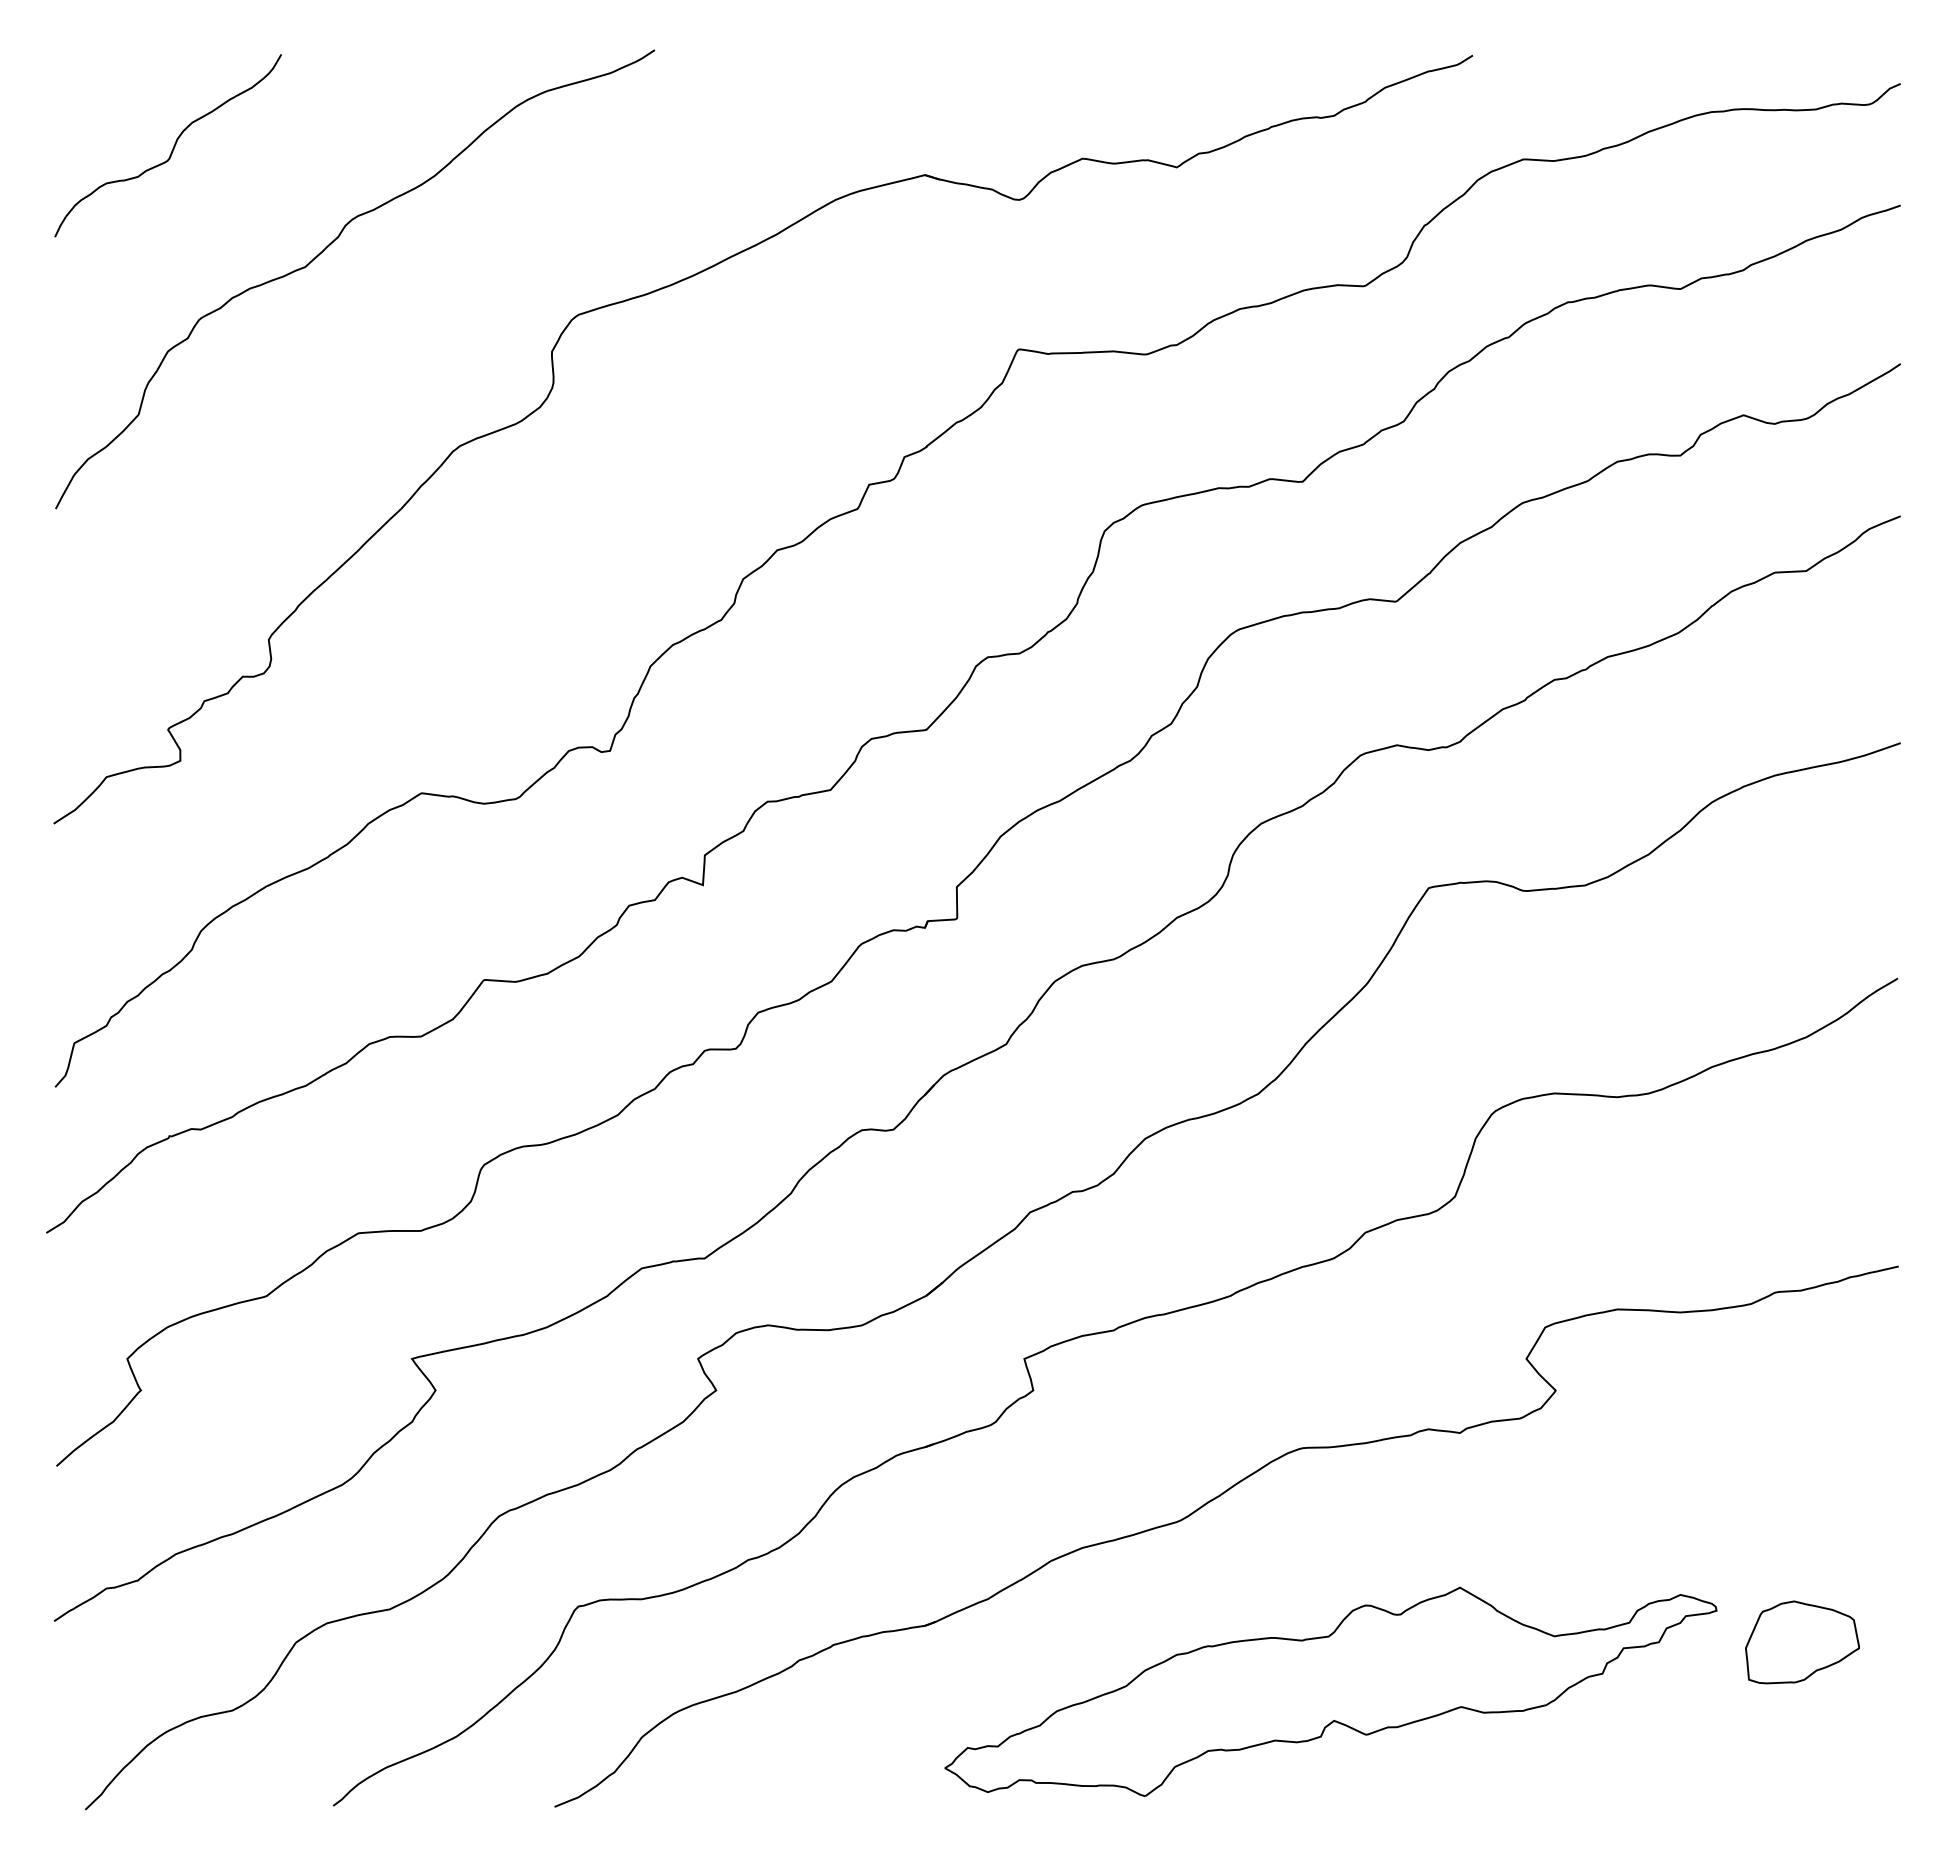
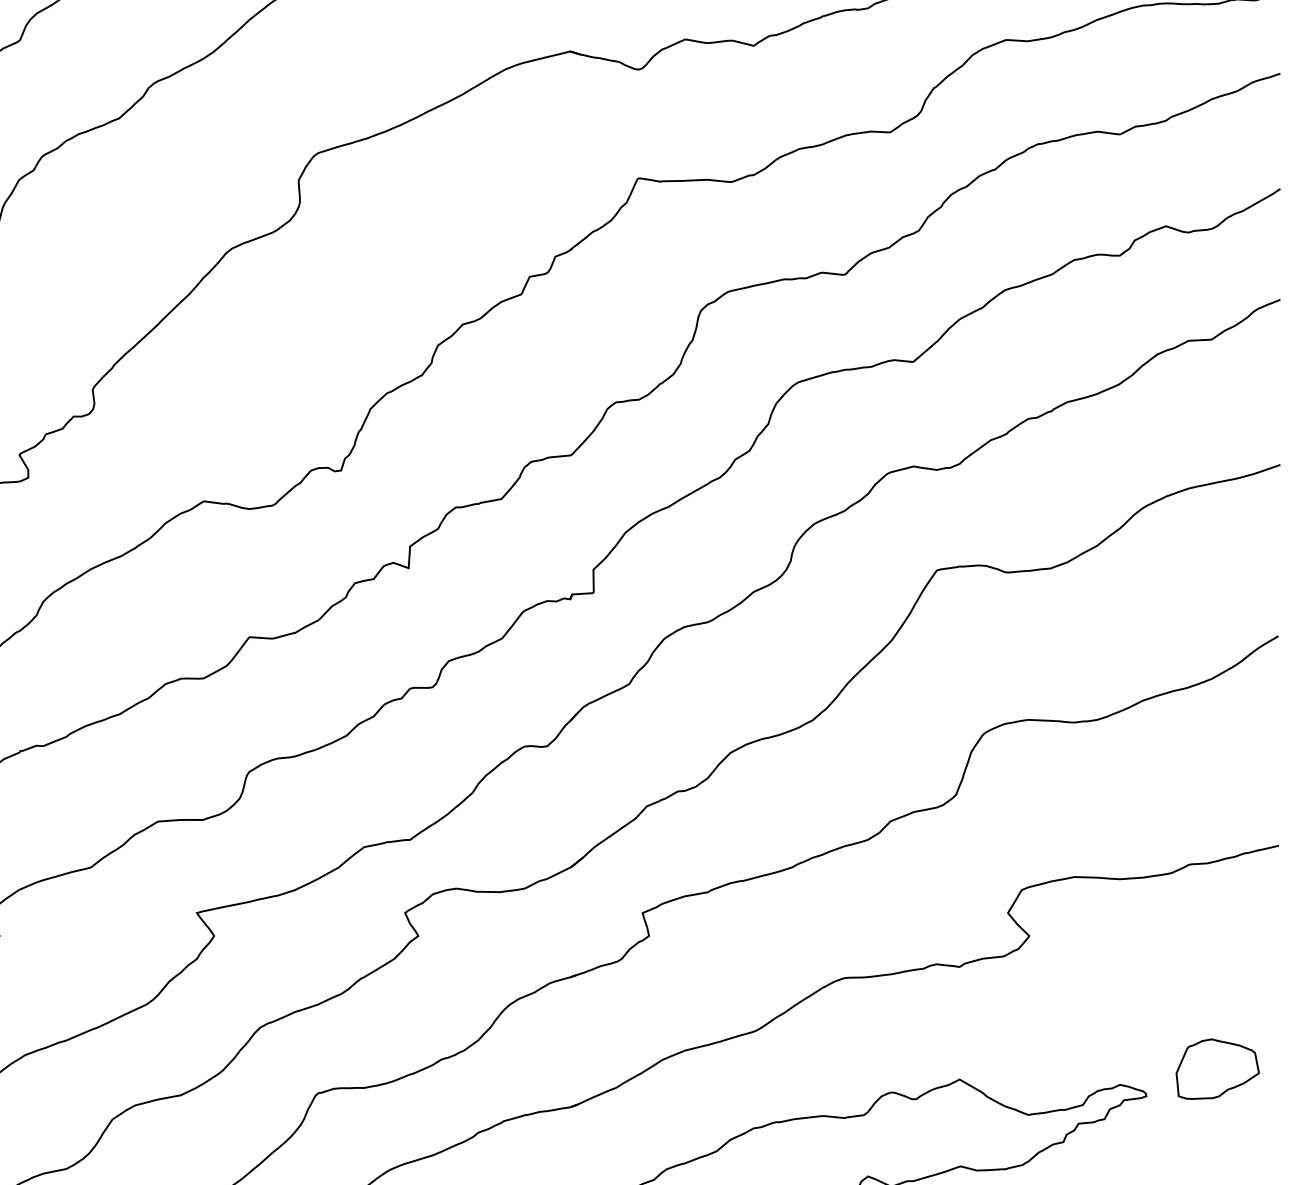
part: (1802, 1642) -> (1217, 1069), moved

